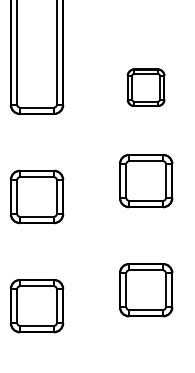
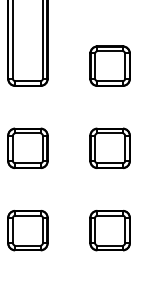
part: (145, 86) -> (109, 65), size x1.43
part: (145, 179) -> (109, 147), moved
part: (145, 290) -> (109, 230), moved

